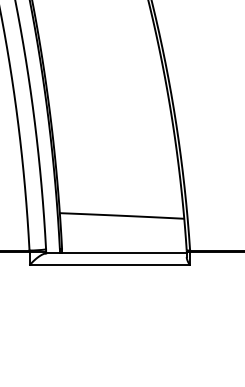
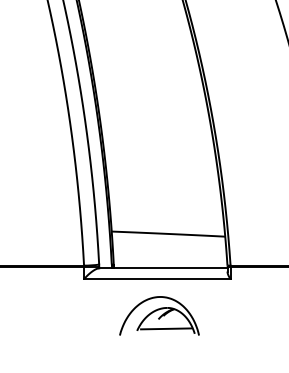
part: (112, 305) -> (159, 315), added

